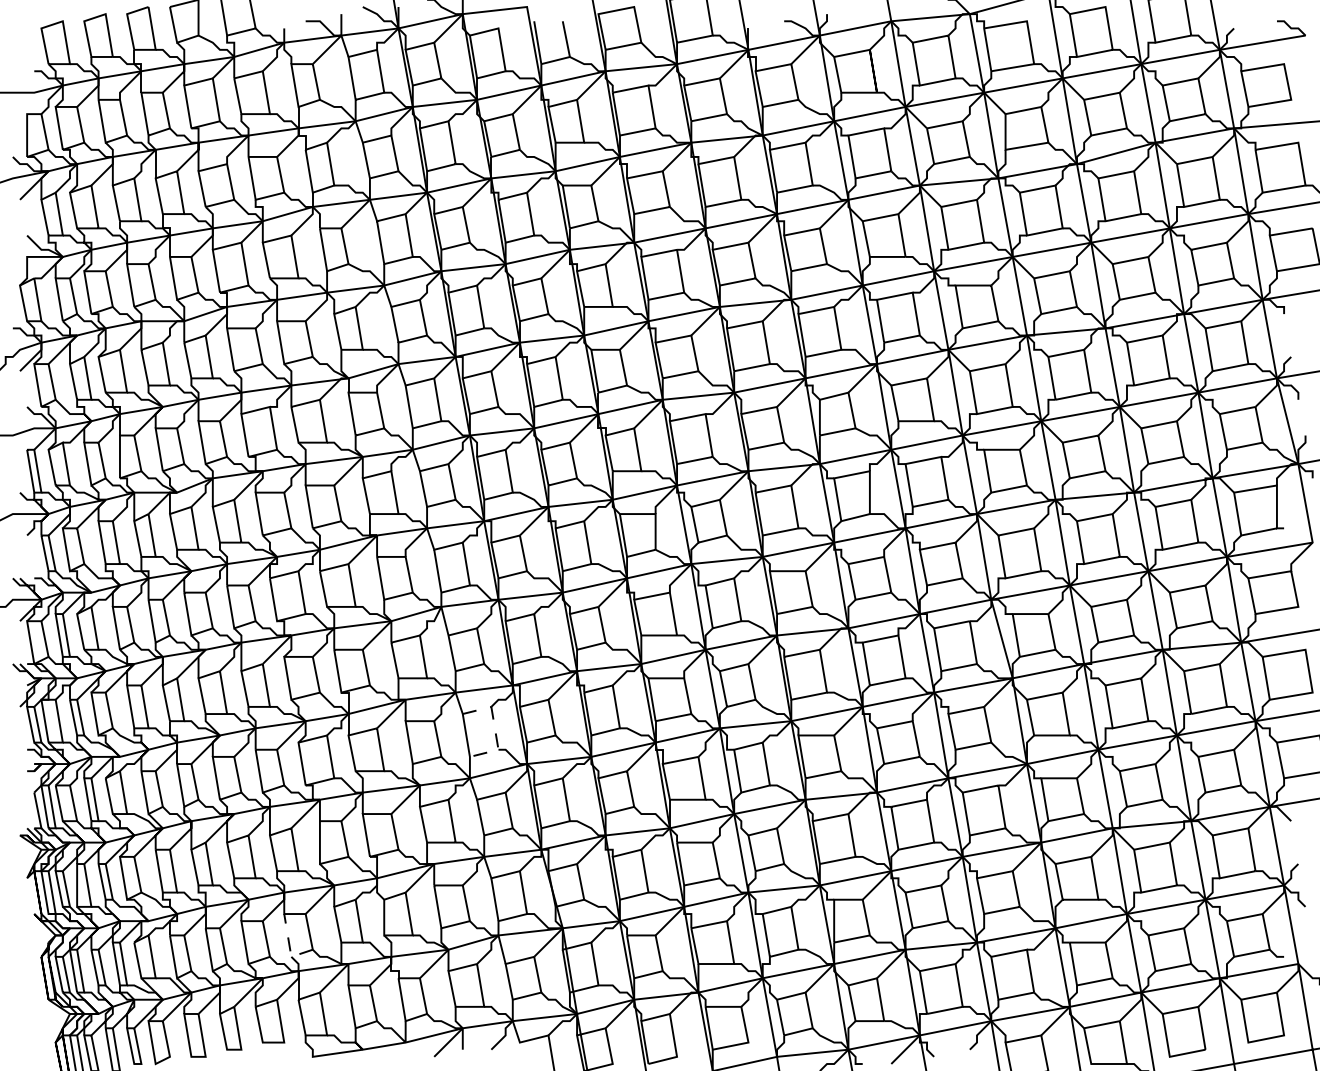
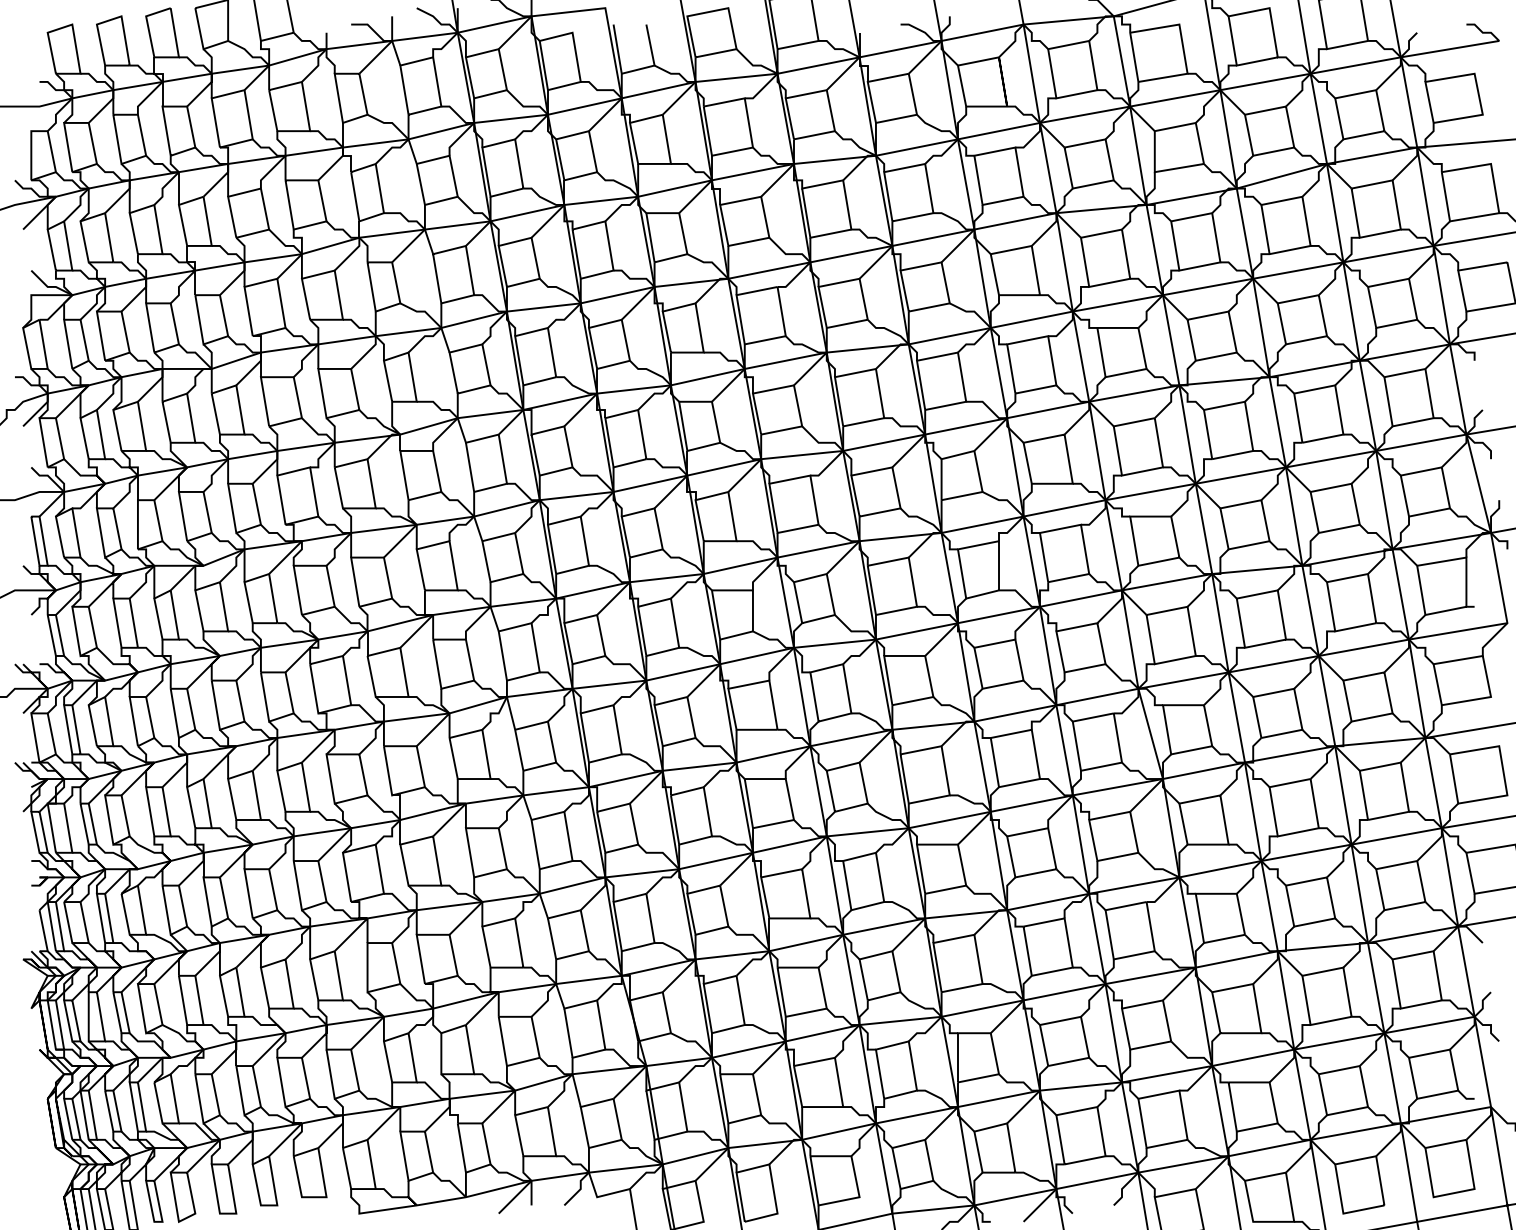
line: (494, 728) -> (568, 836), dashed -> solid
line: (289, 947) -> (332, 1087), dashed -> solid

